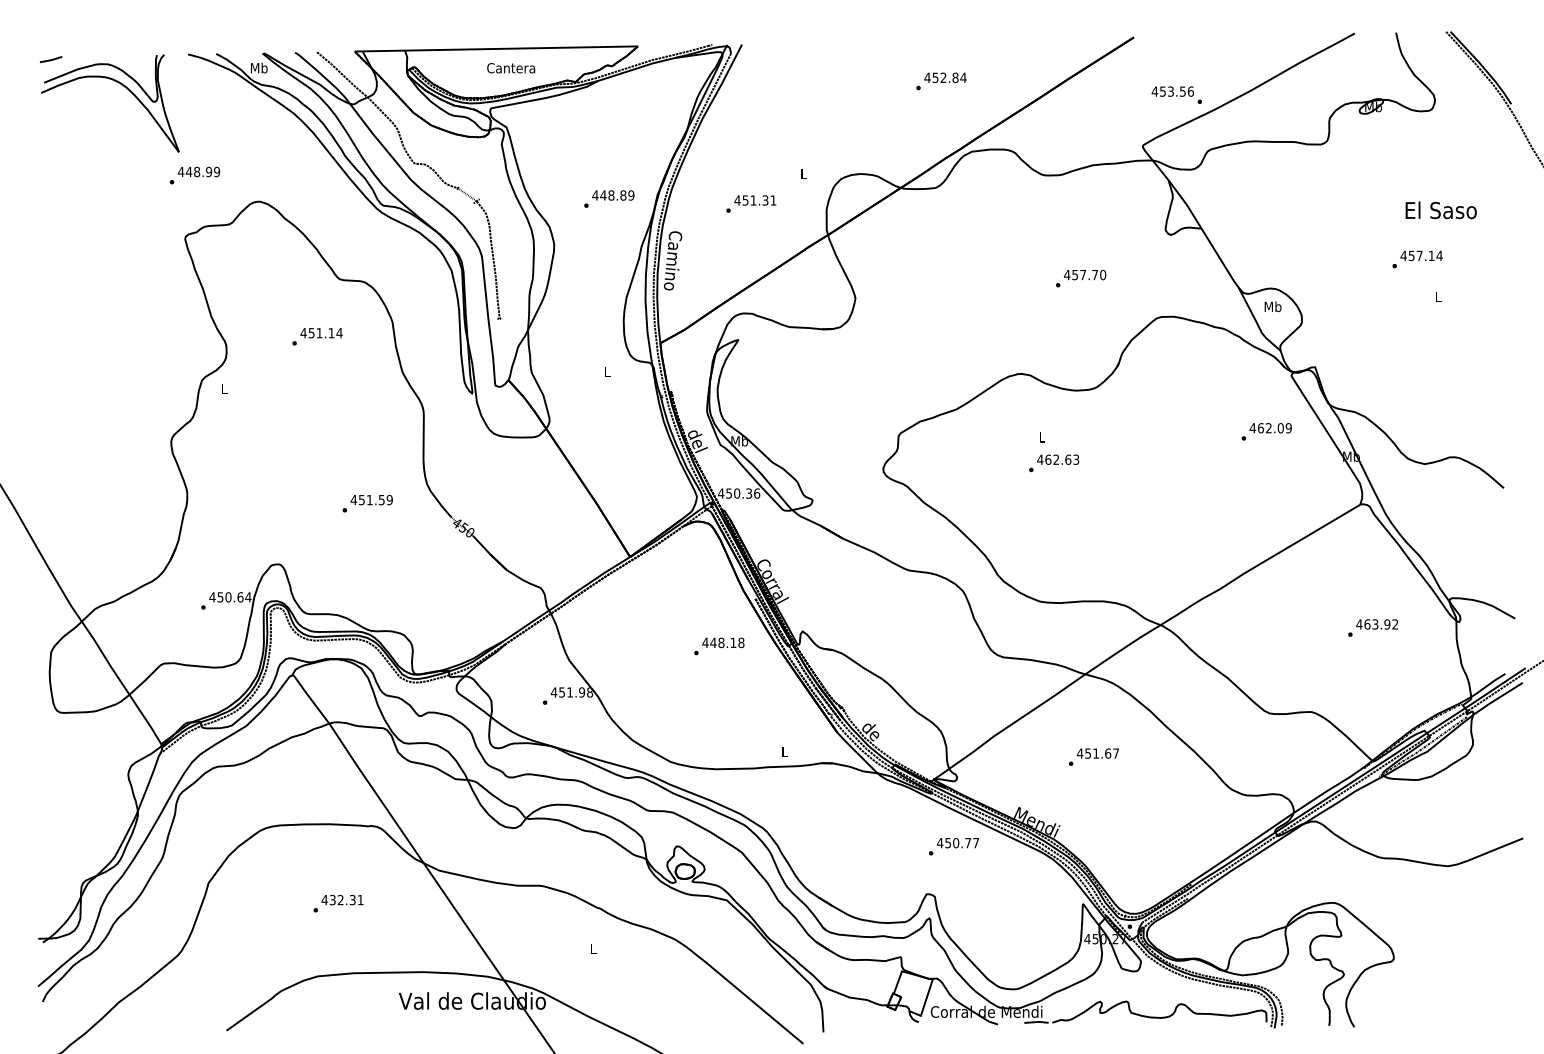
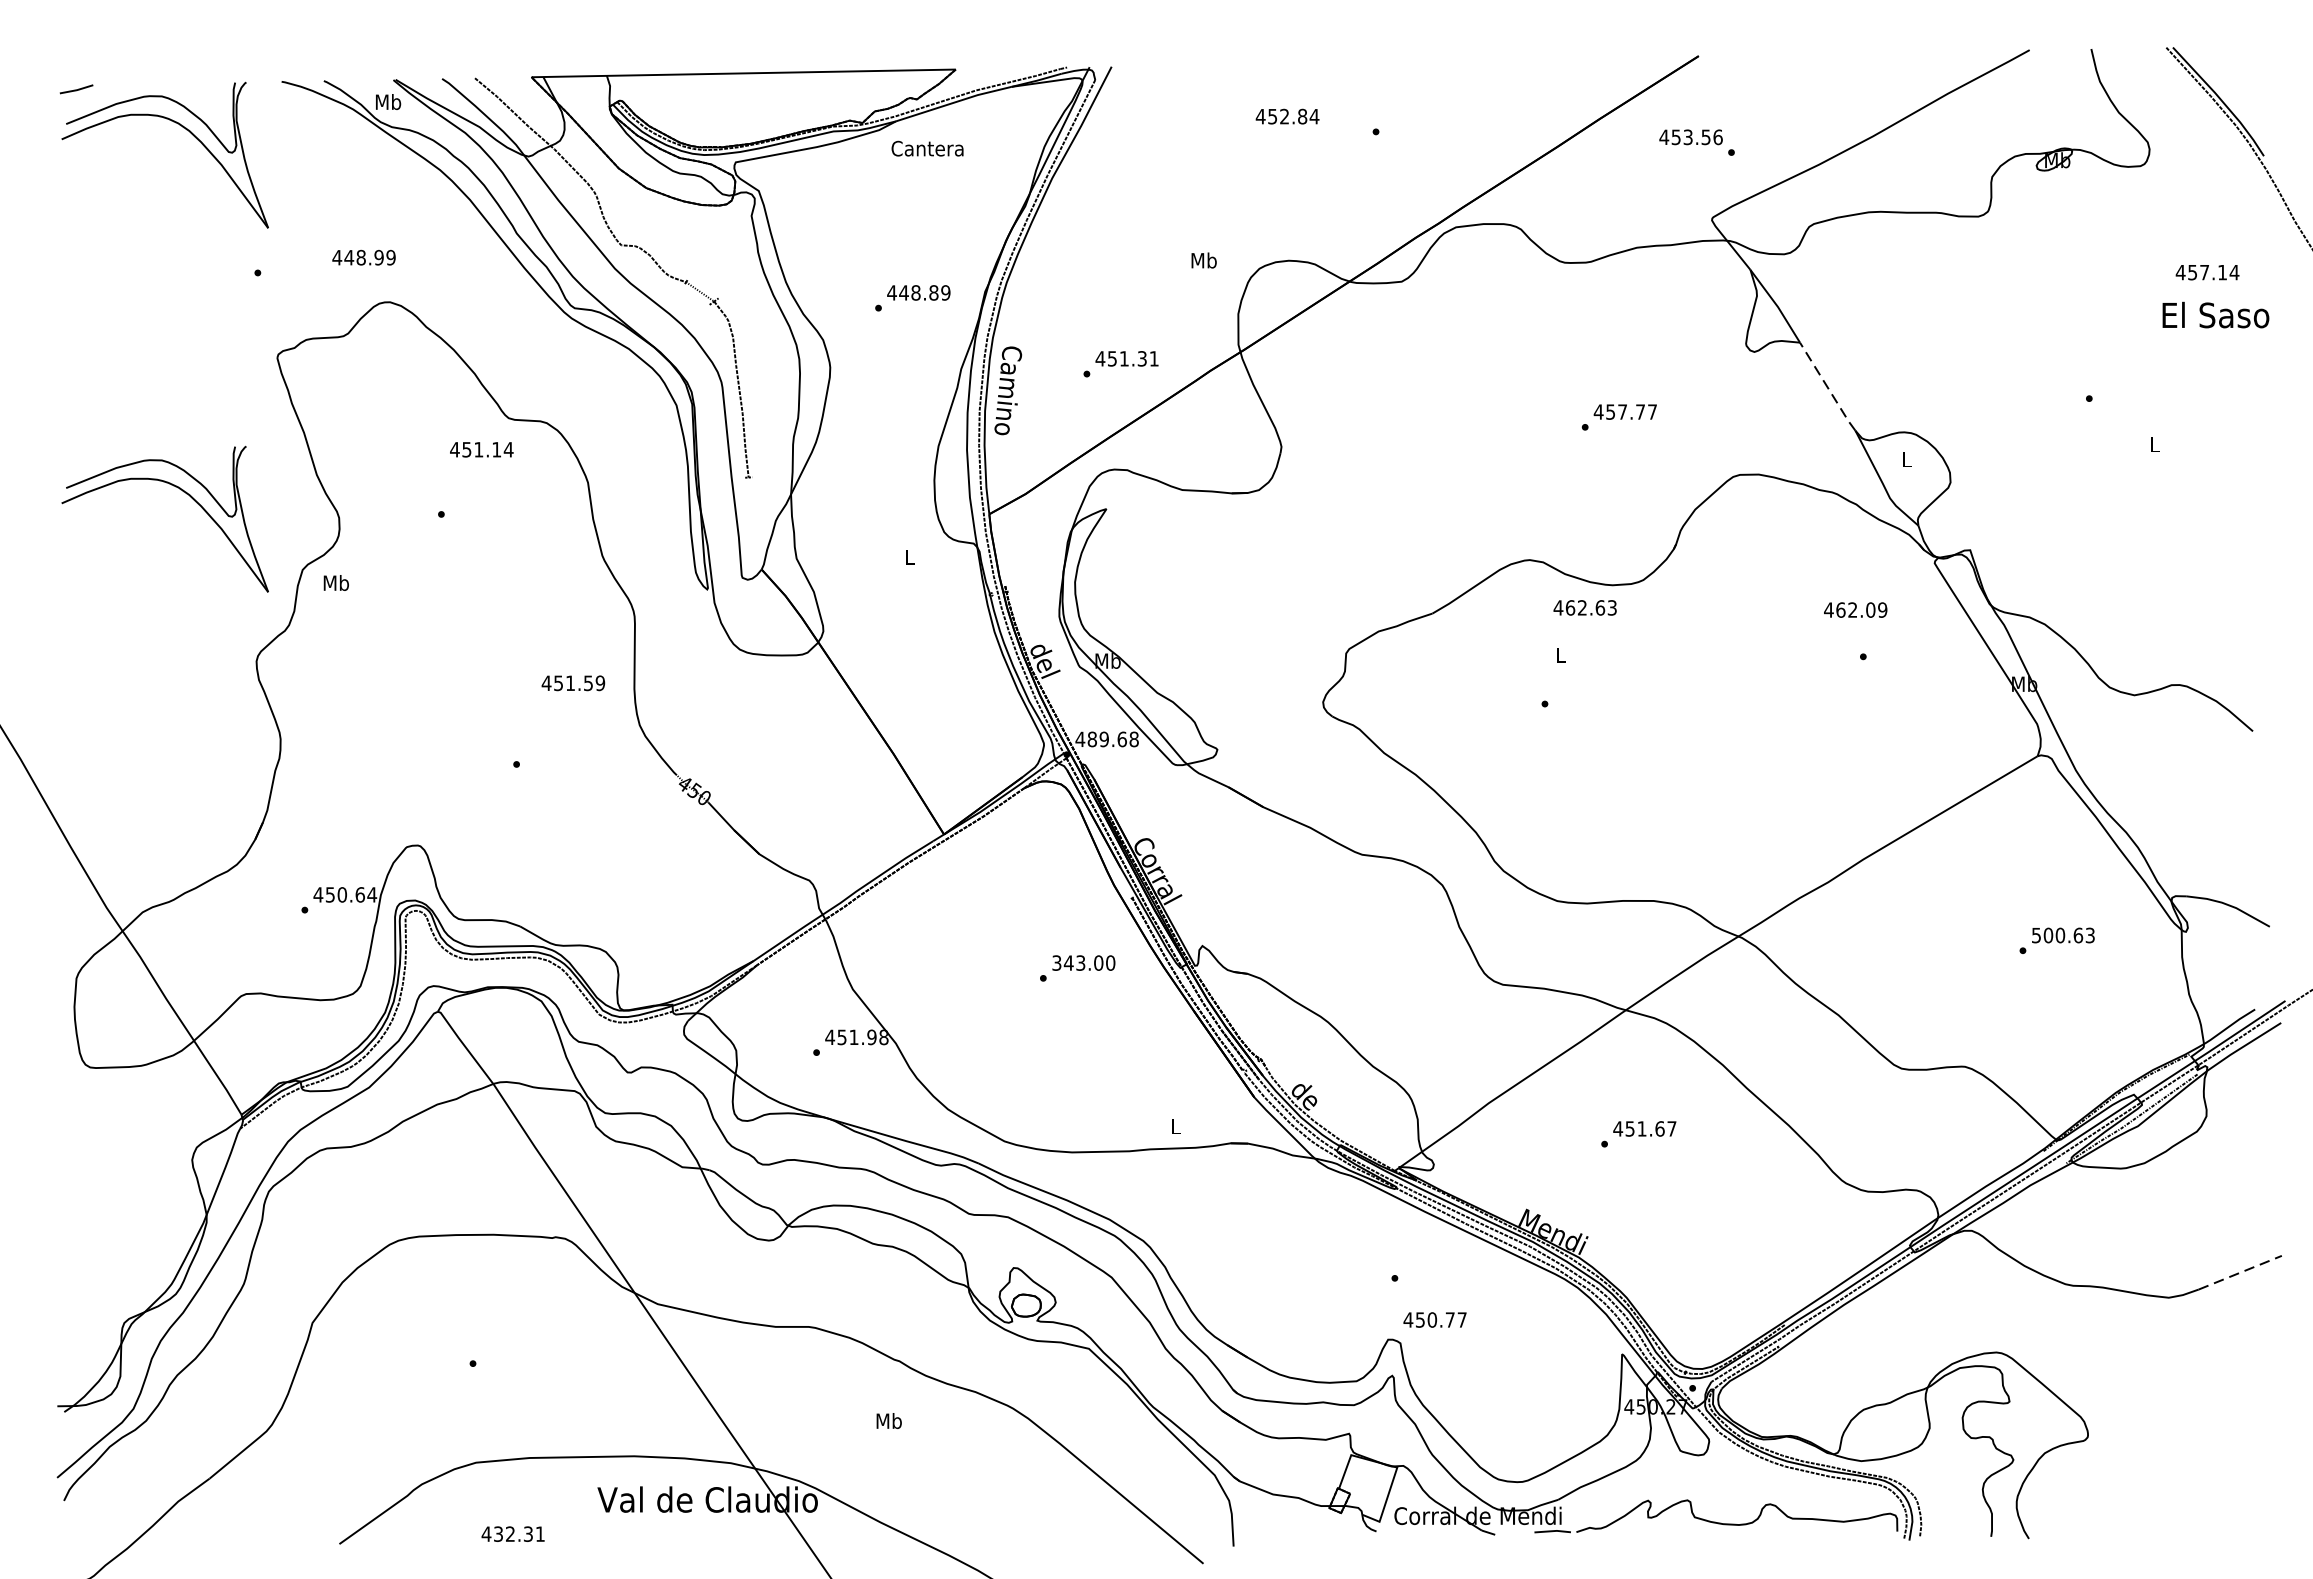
text: (511, 68) -> (928, 149), moved
text: (945, 77) -> (1287, 116), moved
text: (1176, 94) -> (1696, 141), moved
text: (198, 171) -> (363, 256), moved
text: (803, 173) -> (1203, 259), L -> Mb
text: (751, 203) -> (1121, 363), moved
text: (1440, 210) -> (2214, 315), moved
text: (1421, 255) -> (2207, 271), moved
line: (1219, 258) -> (1826, 387), solid -> dashed
text: (1103, 274) -> (1653, 411), 457.70 -> 457.77
text: (1272, 306) -> (1906, 459), Mb -> L
part: (121, 328) -> (182, 492), added
text: (321, 333) -> (481, 450), moved
text: (224, 388) -> (336, 582), L -> Mb
text: (1270, 428) -> (1855, 610), moved
text: (1058, 459) -> (1585, 607), moved
text: (743, 493) -> (1113, 739), 450.36 -> 489.68
text: (371, 499) -> (573, 682), moved
text: (1377, 624) -> (2063, 935), 463.92 -> 500.63
text: (723, 642) -> (1083, 962), 448.18 -> 343.00
text: (957, 843) -> (1434, 1320), moved
line: (1495, 849) -> (2240, 1272), solid -> dashed
text: (342, 899) -> (513, 1533), moved
text: (593, 948) -> (889, 1420), L -> Mb

